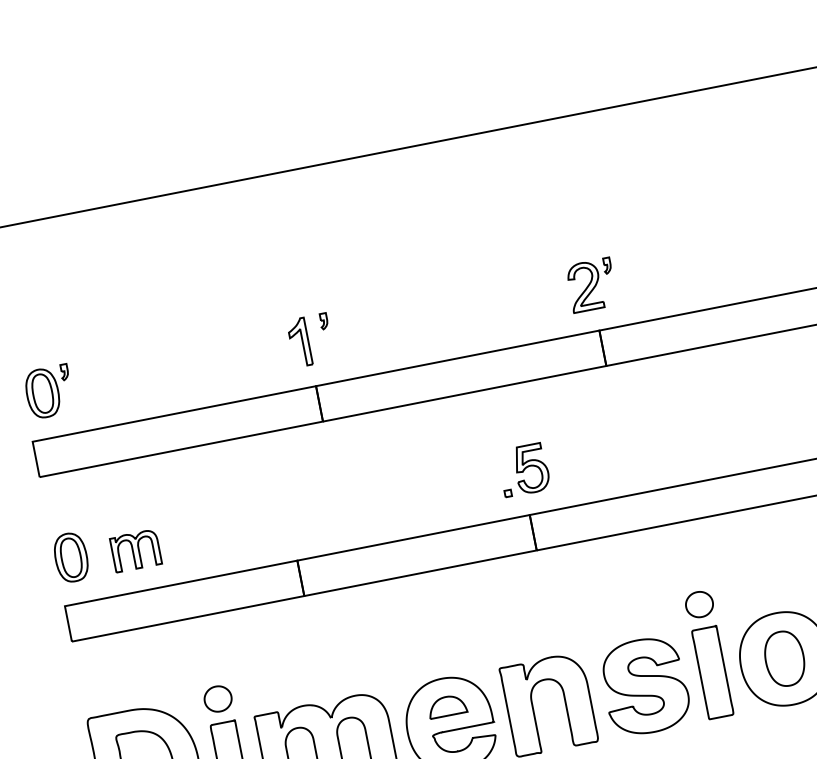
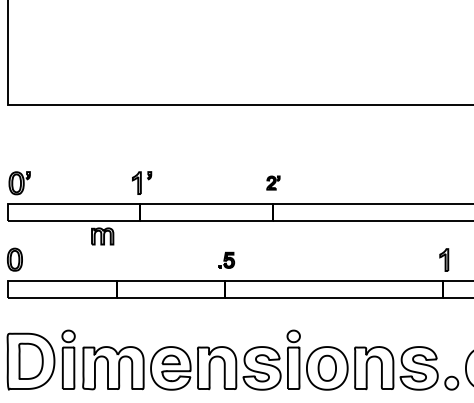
part: (591, 283) -> (273, 182), size x0.6
part: (523, 470) -> (226, 260), size x0.7
part: (135, 551) -> (102, 236), moved

